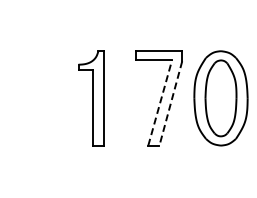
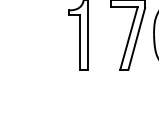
line: (160, 102) -> (129, 38), dashed -> solid
line: (170, 103) -> (136, 38), dashed -> solid

